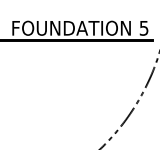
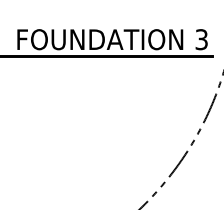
text: (143, 28) -> (201, 39), 5 -> 3

